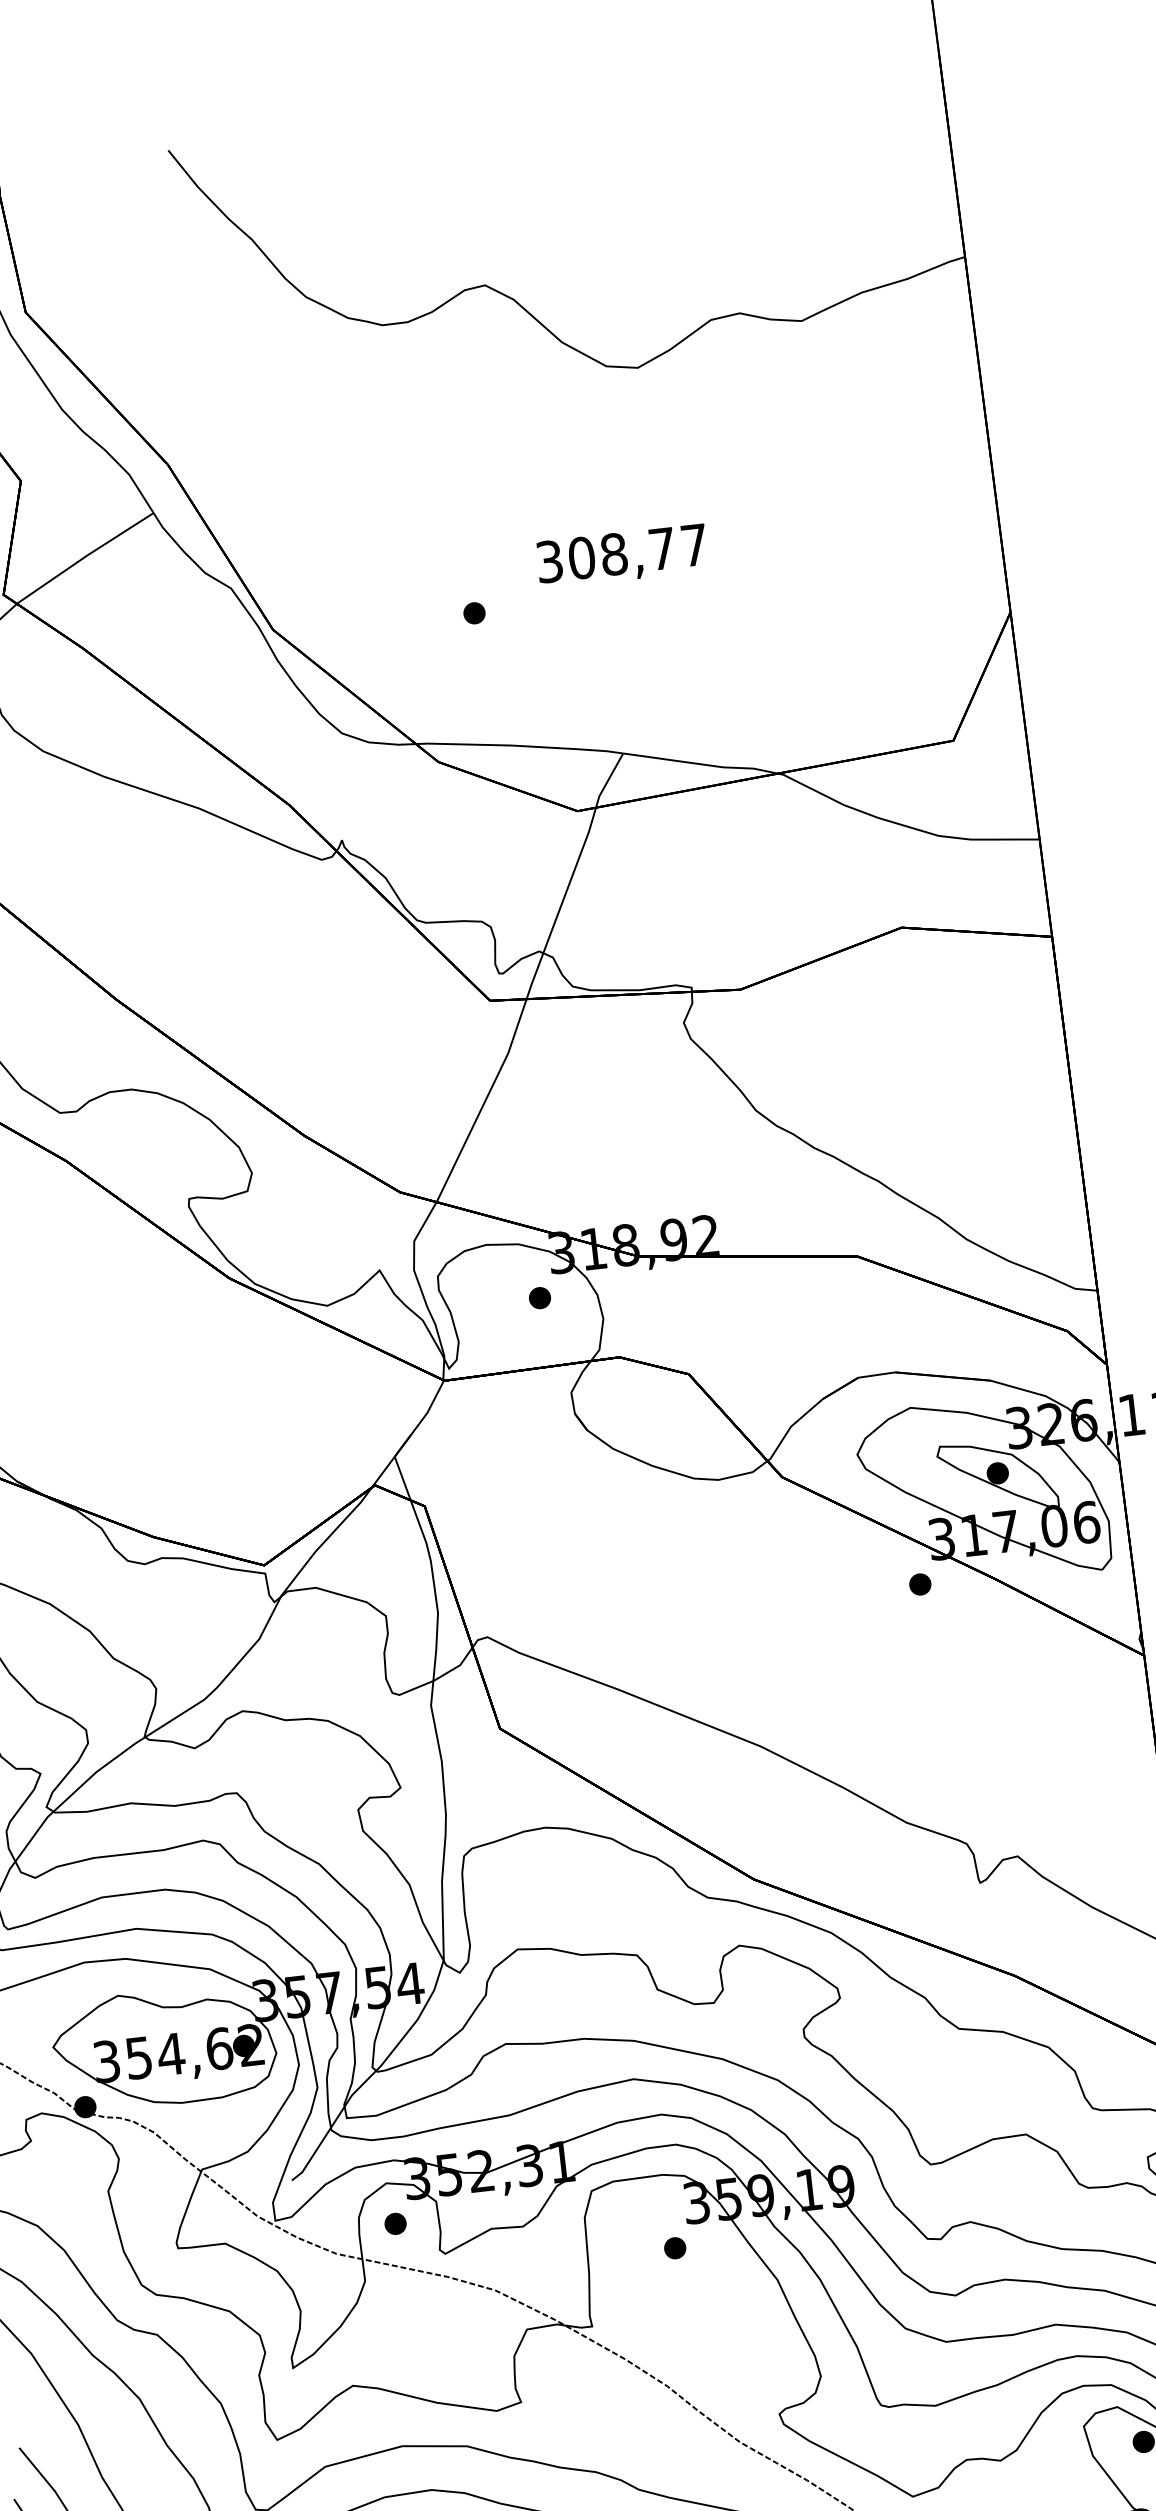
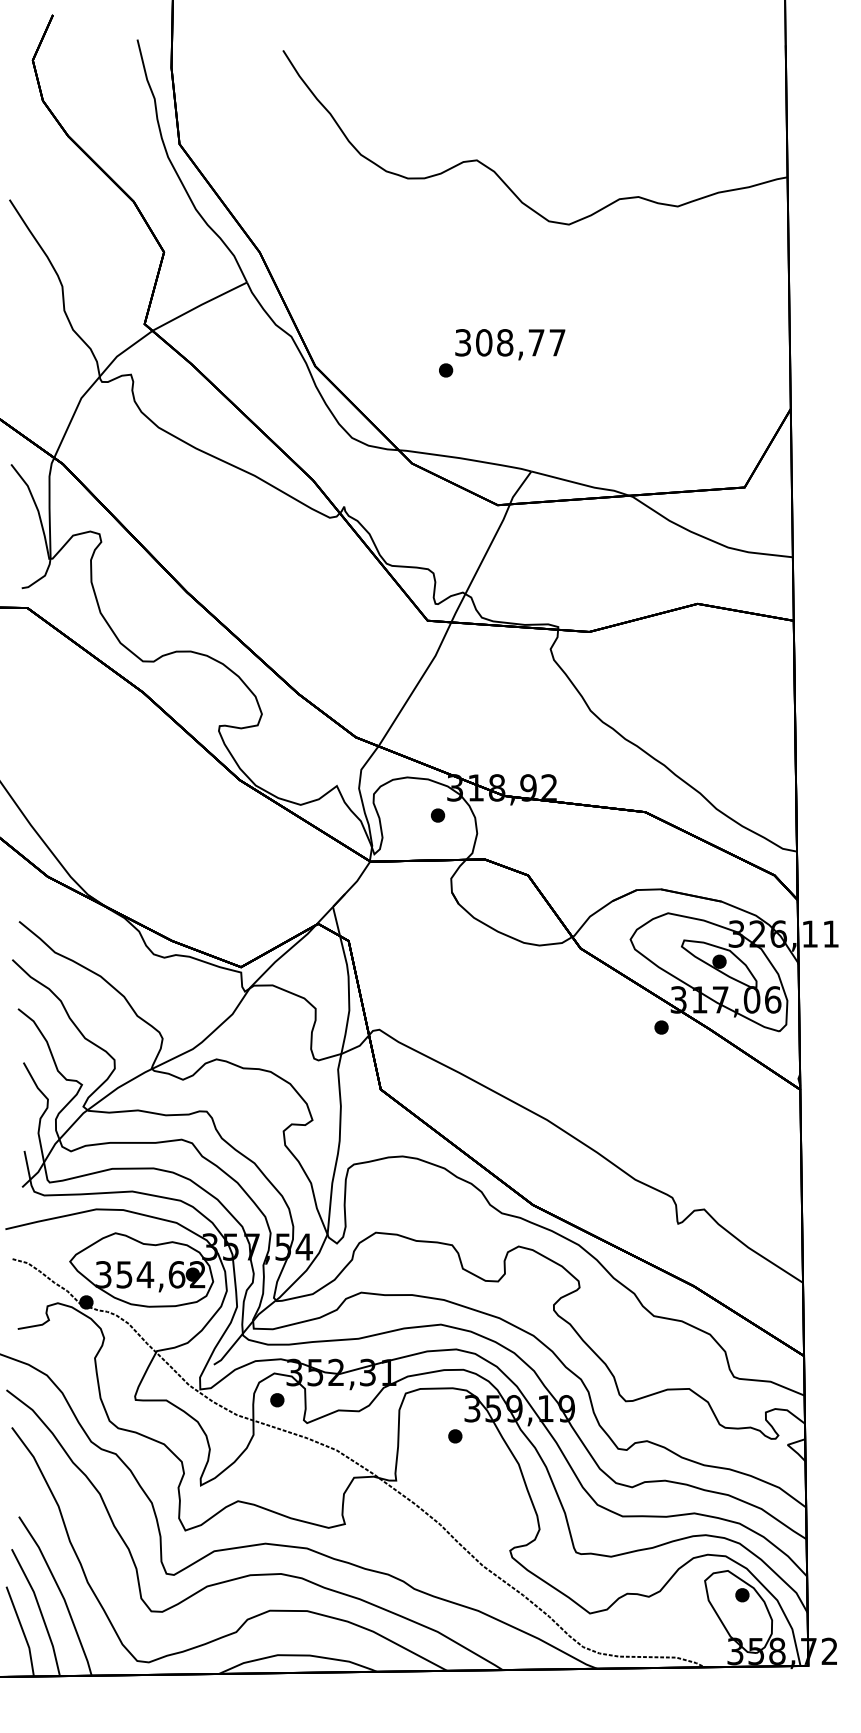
text: (622, 556) -> (510, 344), moved

